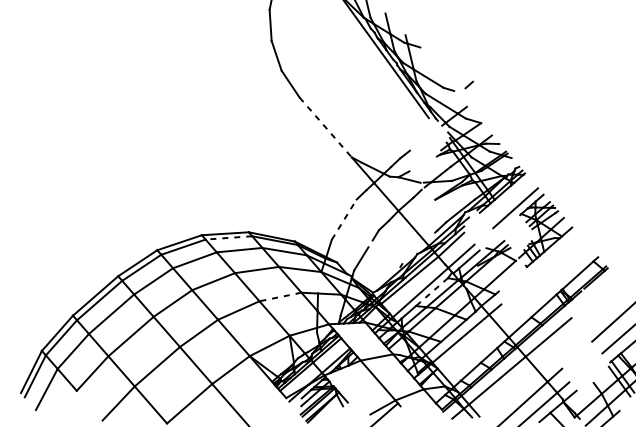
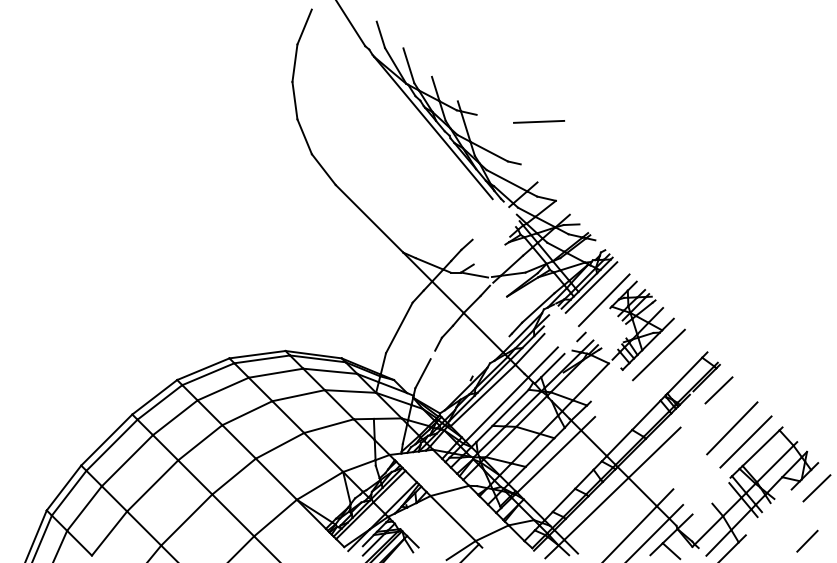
line: (472, 56) -> (539, 121), added
line: (469, 84) -> (581, 336), moved
line: (325, 127) -> (369, 218), dashed -> solid
line: (505, 196) -> (591, 287), added
line: (344, 219) -> (399, 327), dashed -> solid
line: (228, 237) -> (261, 359), dashed -> solid
line: (557, 256) -> (658, 354), added
line: (605, 289) -> (718, 390), added
line: (431, 291) -> (510, 407), dashed -> solid
line: (280, 297) -> (329, 426), dashed -> solid

